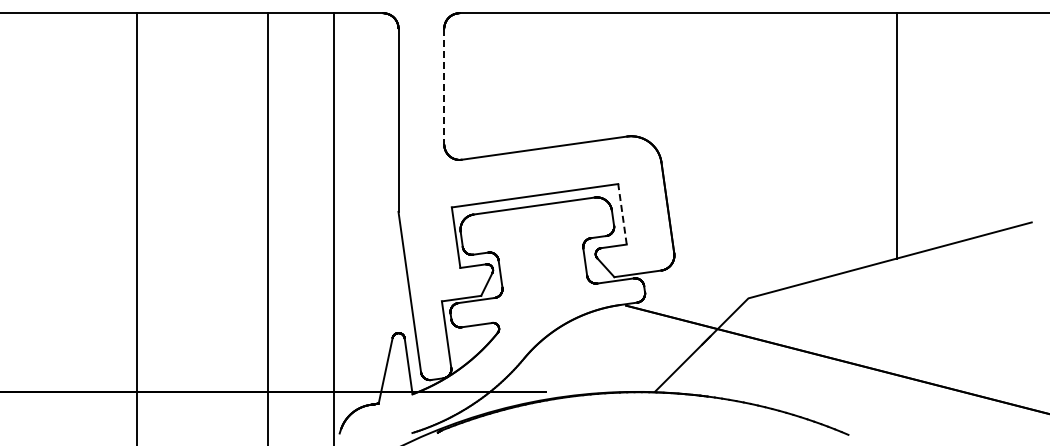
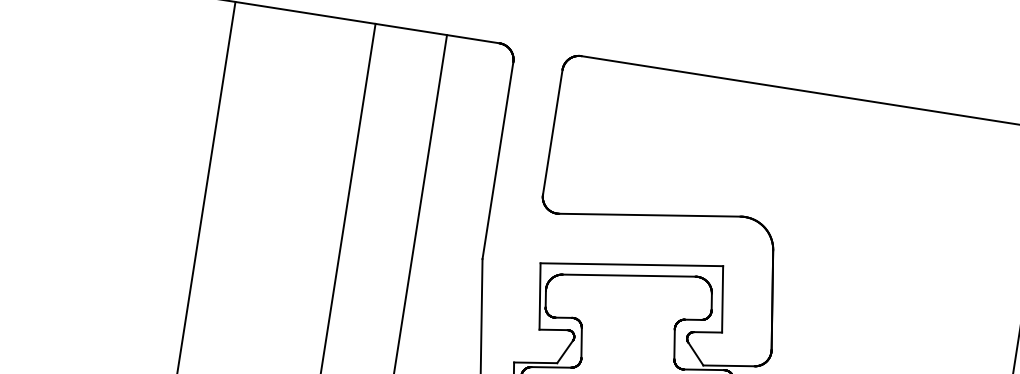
line: (444, 87) -> (552, 133), dashed -> solid
line: (622, 214) -> (722, 299), dashed -> solid

